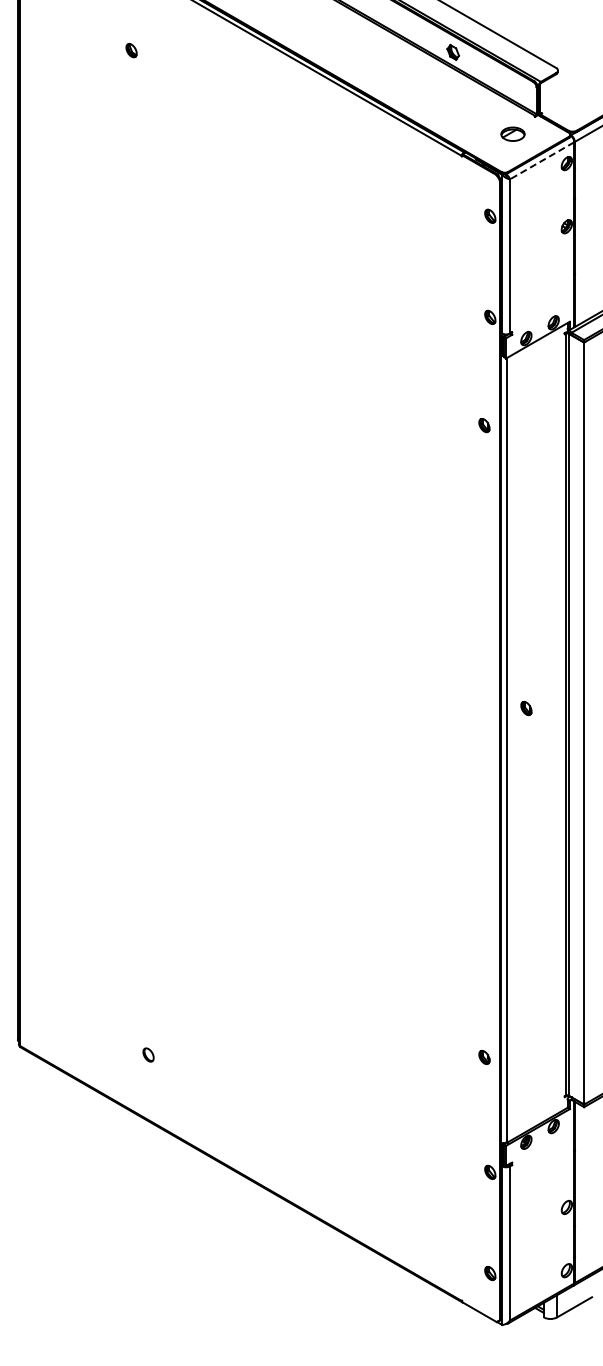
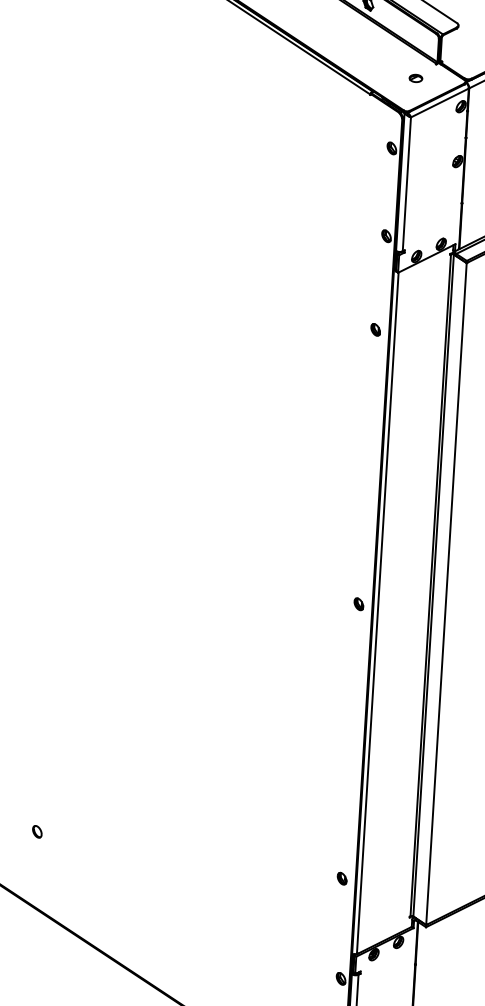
part: (512, 134) -> (415, 78), size x0.62
line: (541, 161) -> (439, 103), dashed -> solid
part: (526, 708) -> (358, 604), moved
part: (148, 1054) -> (37, 831), moved

